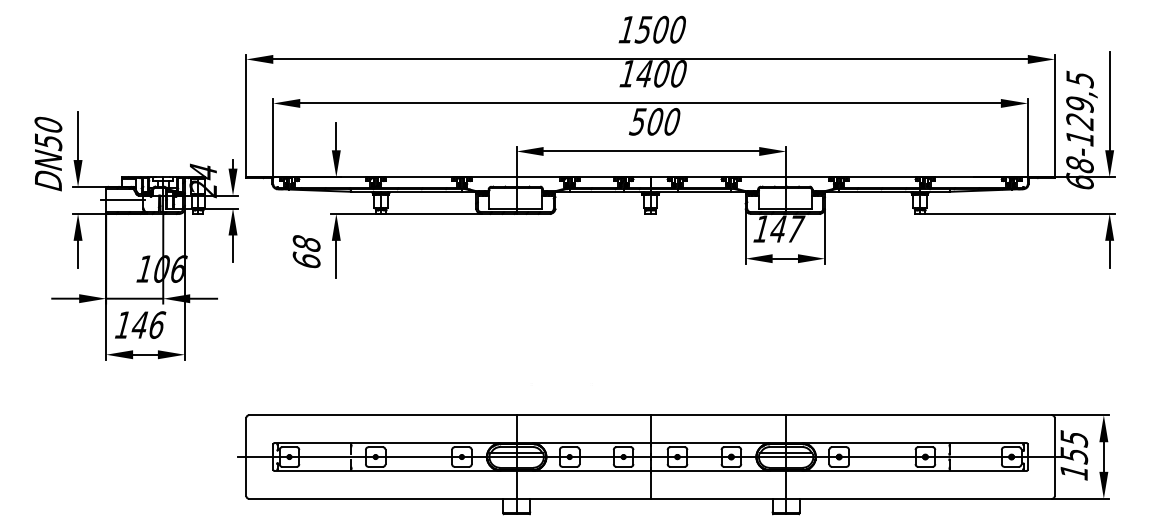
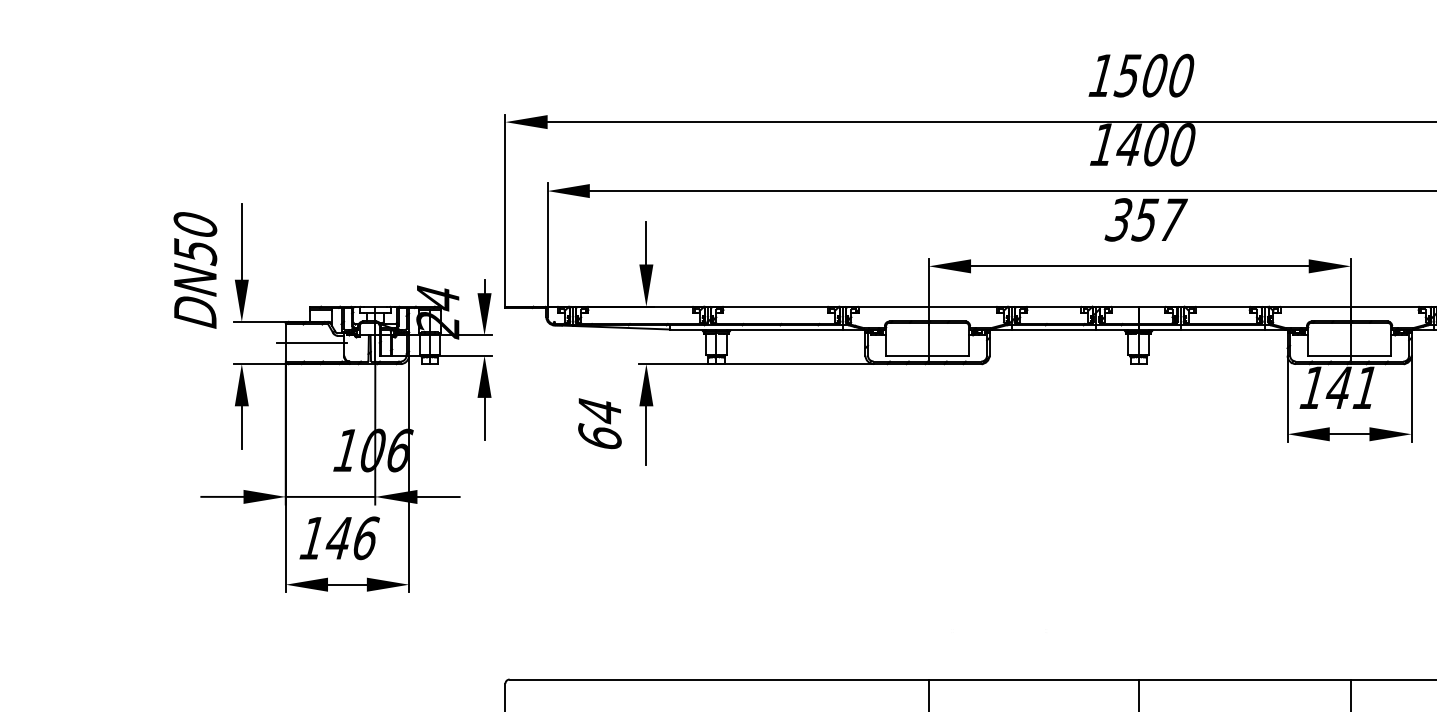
text: (657, 121) -> (1149, 219), 500 -> 357
text: (796, 228) -> (1367, 386), 147 -> 141
text: (306, 243) -> (599, 410), 68 -> 64

